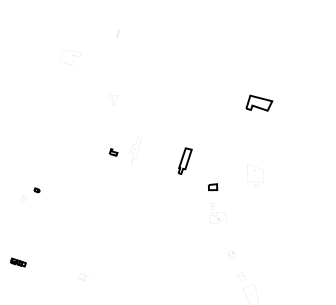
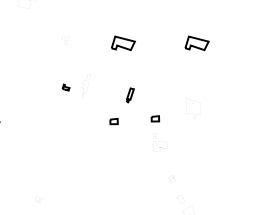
part: (177, 102) -> (123, 42), added
part: (184, 160) -> (129, 94), size x0.6
part: (167, 190) -> (114, 121), added

